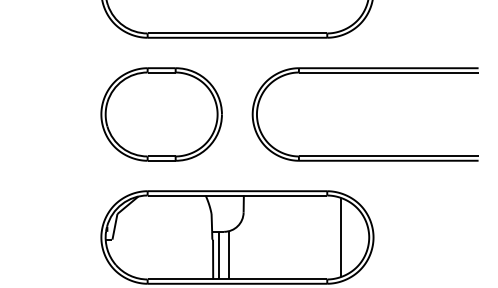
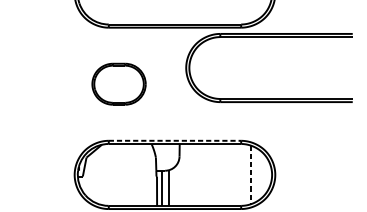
part: (364, 73) -> (268, 37), moved
part: (161, 114) -> (118, 84), size x0.6
line: (237, 191) -> (175, 141), solid -> dashed
line: (340, 237) -> (250, 174), solid -> dashed

